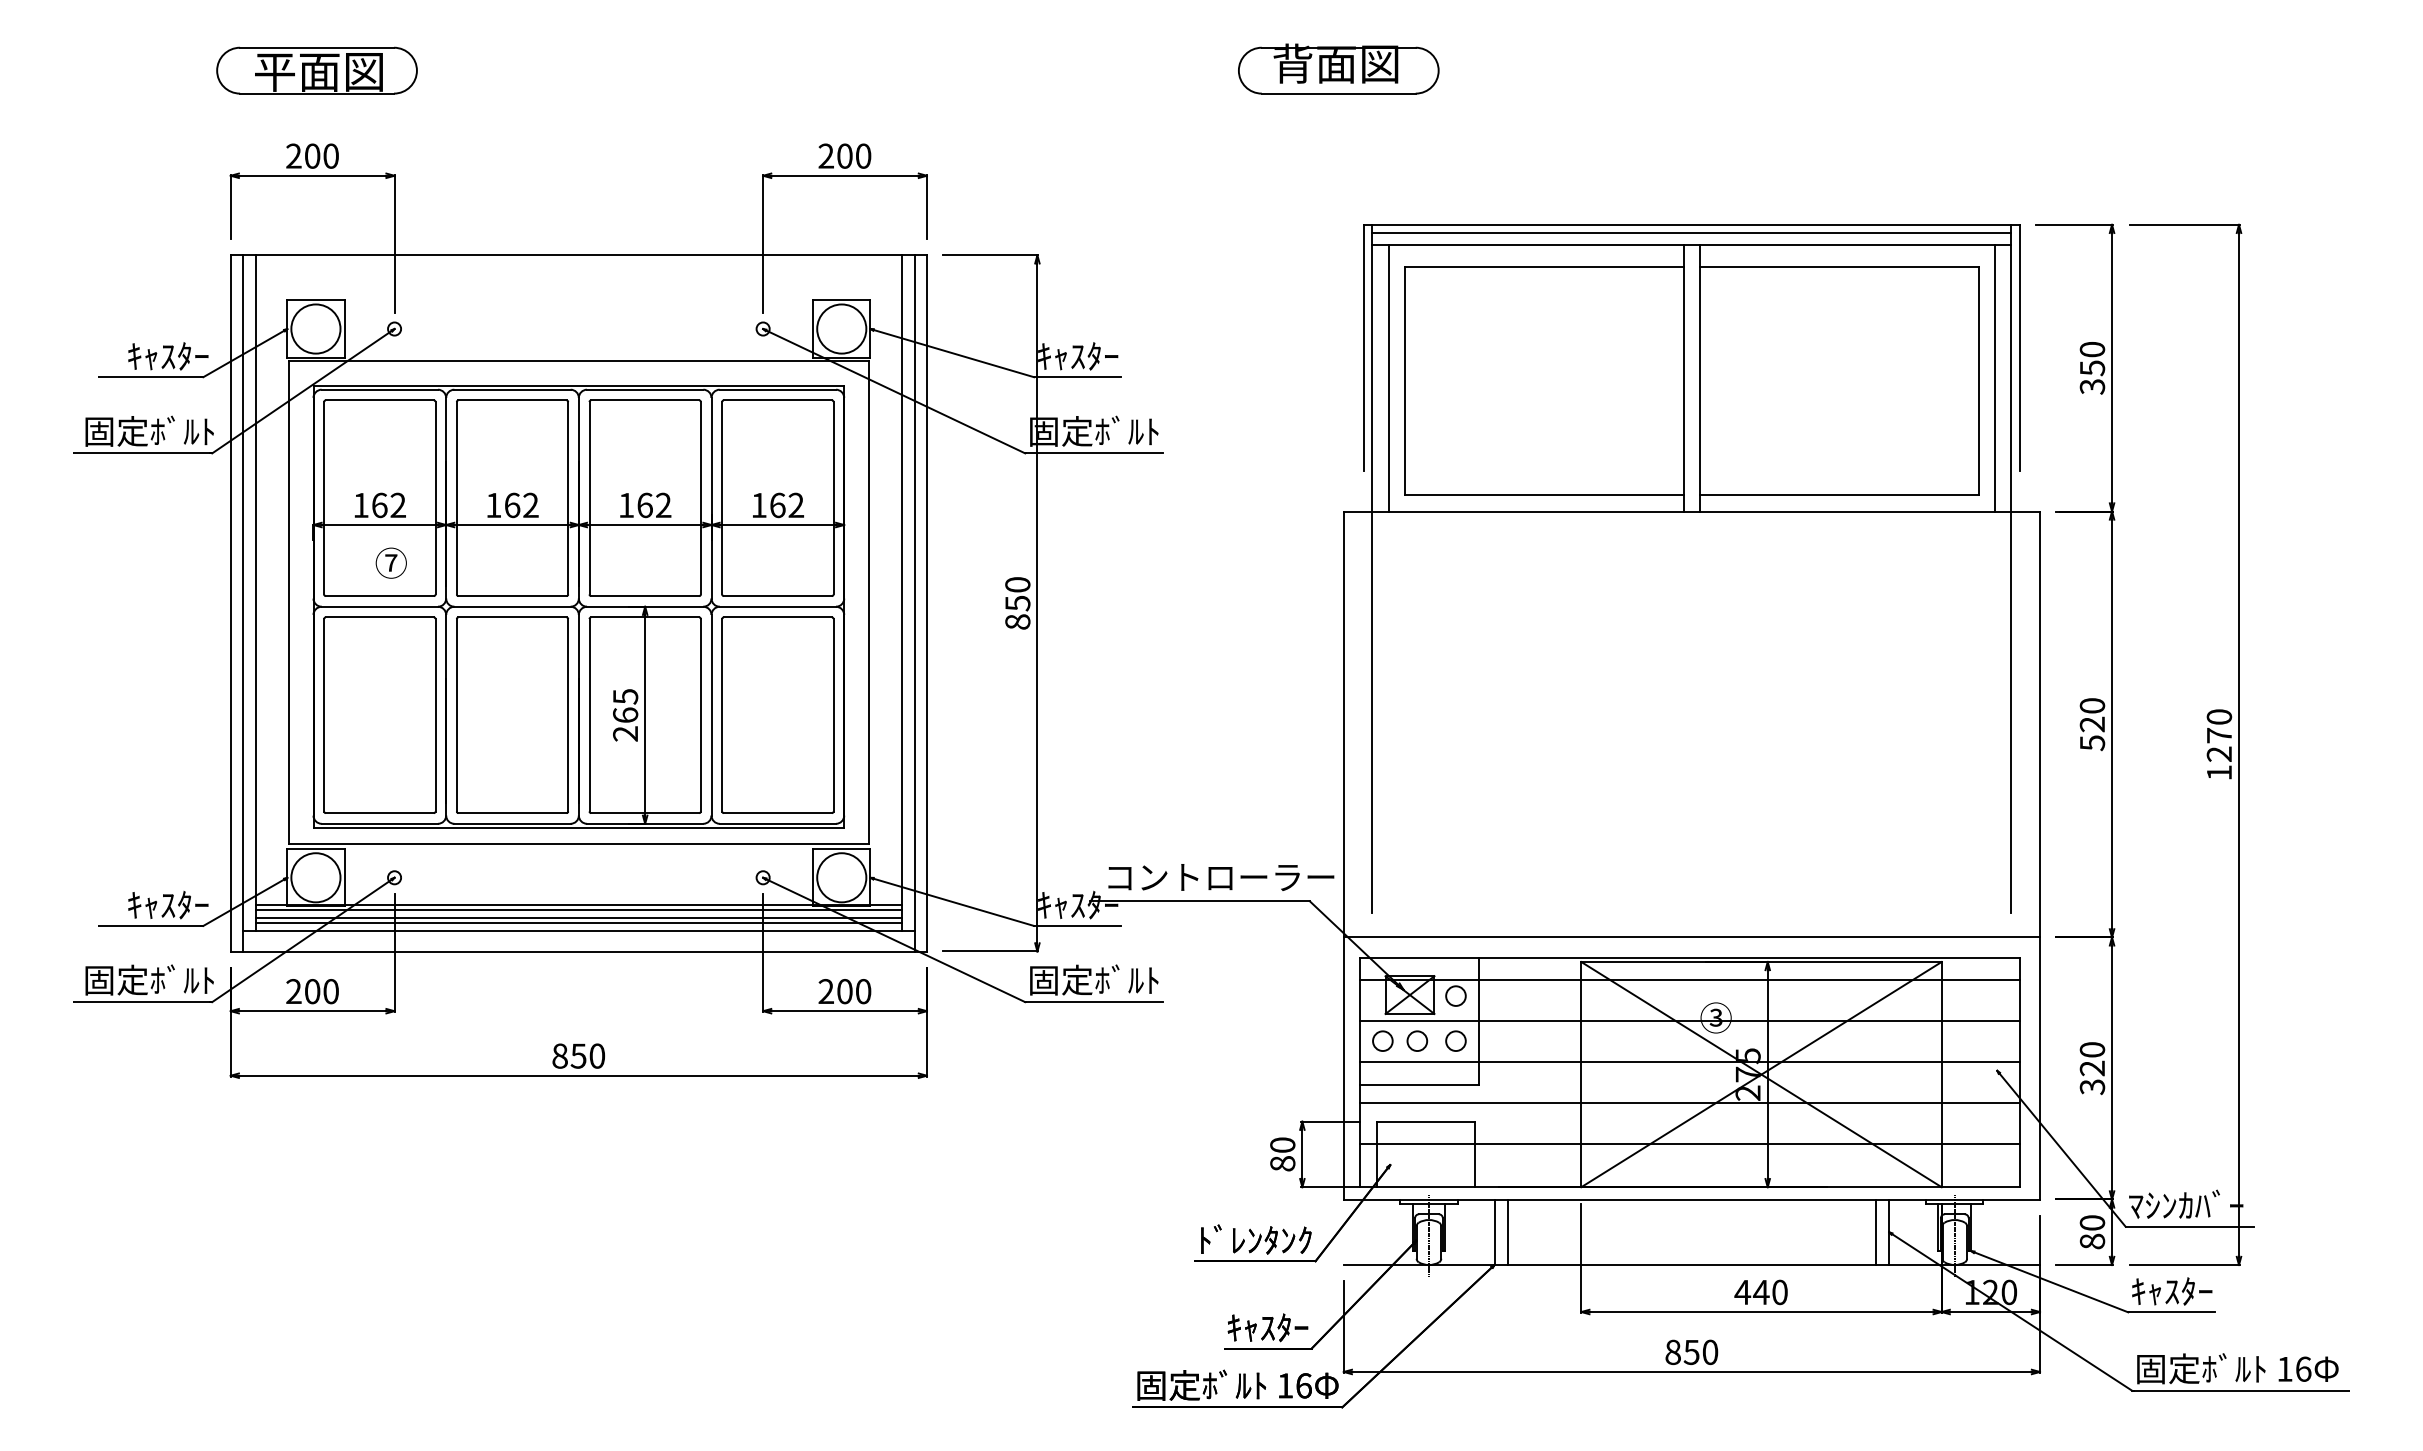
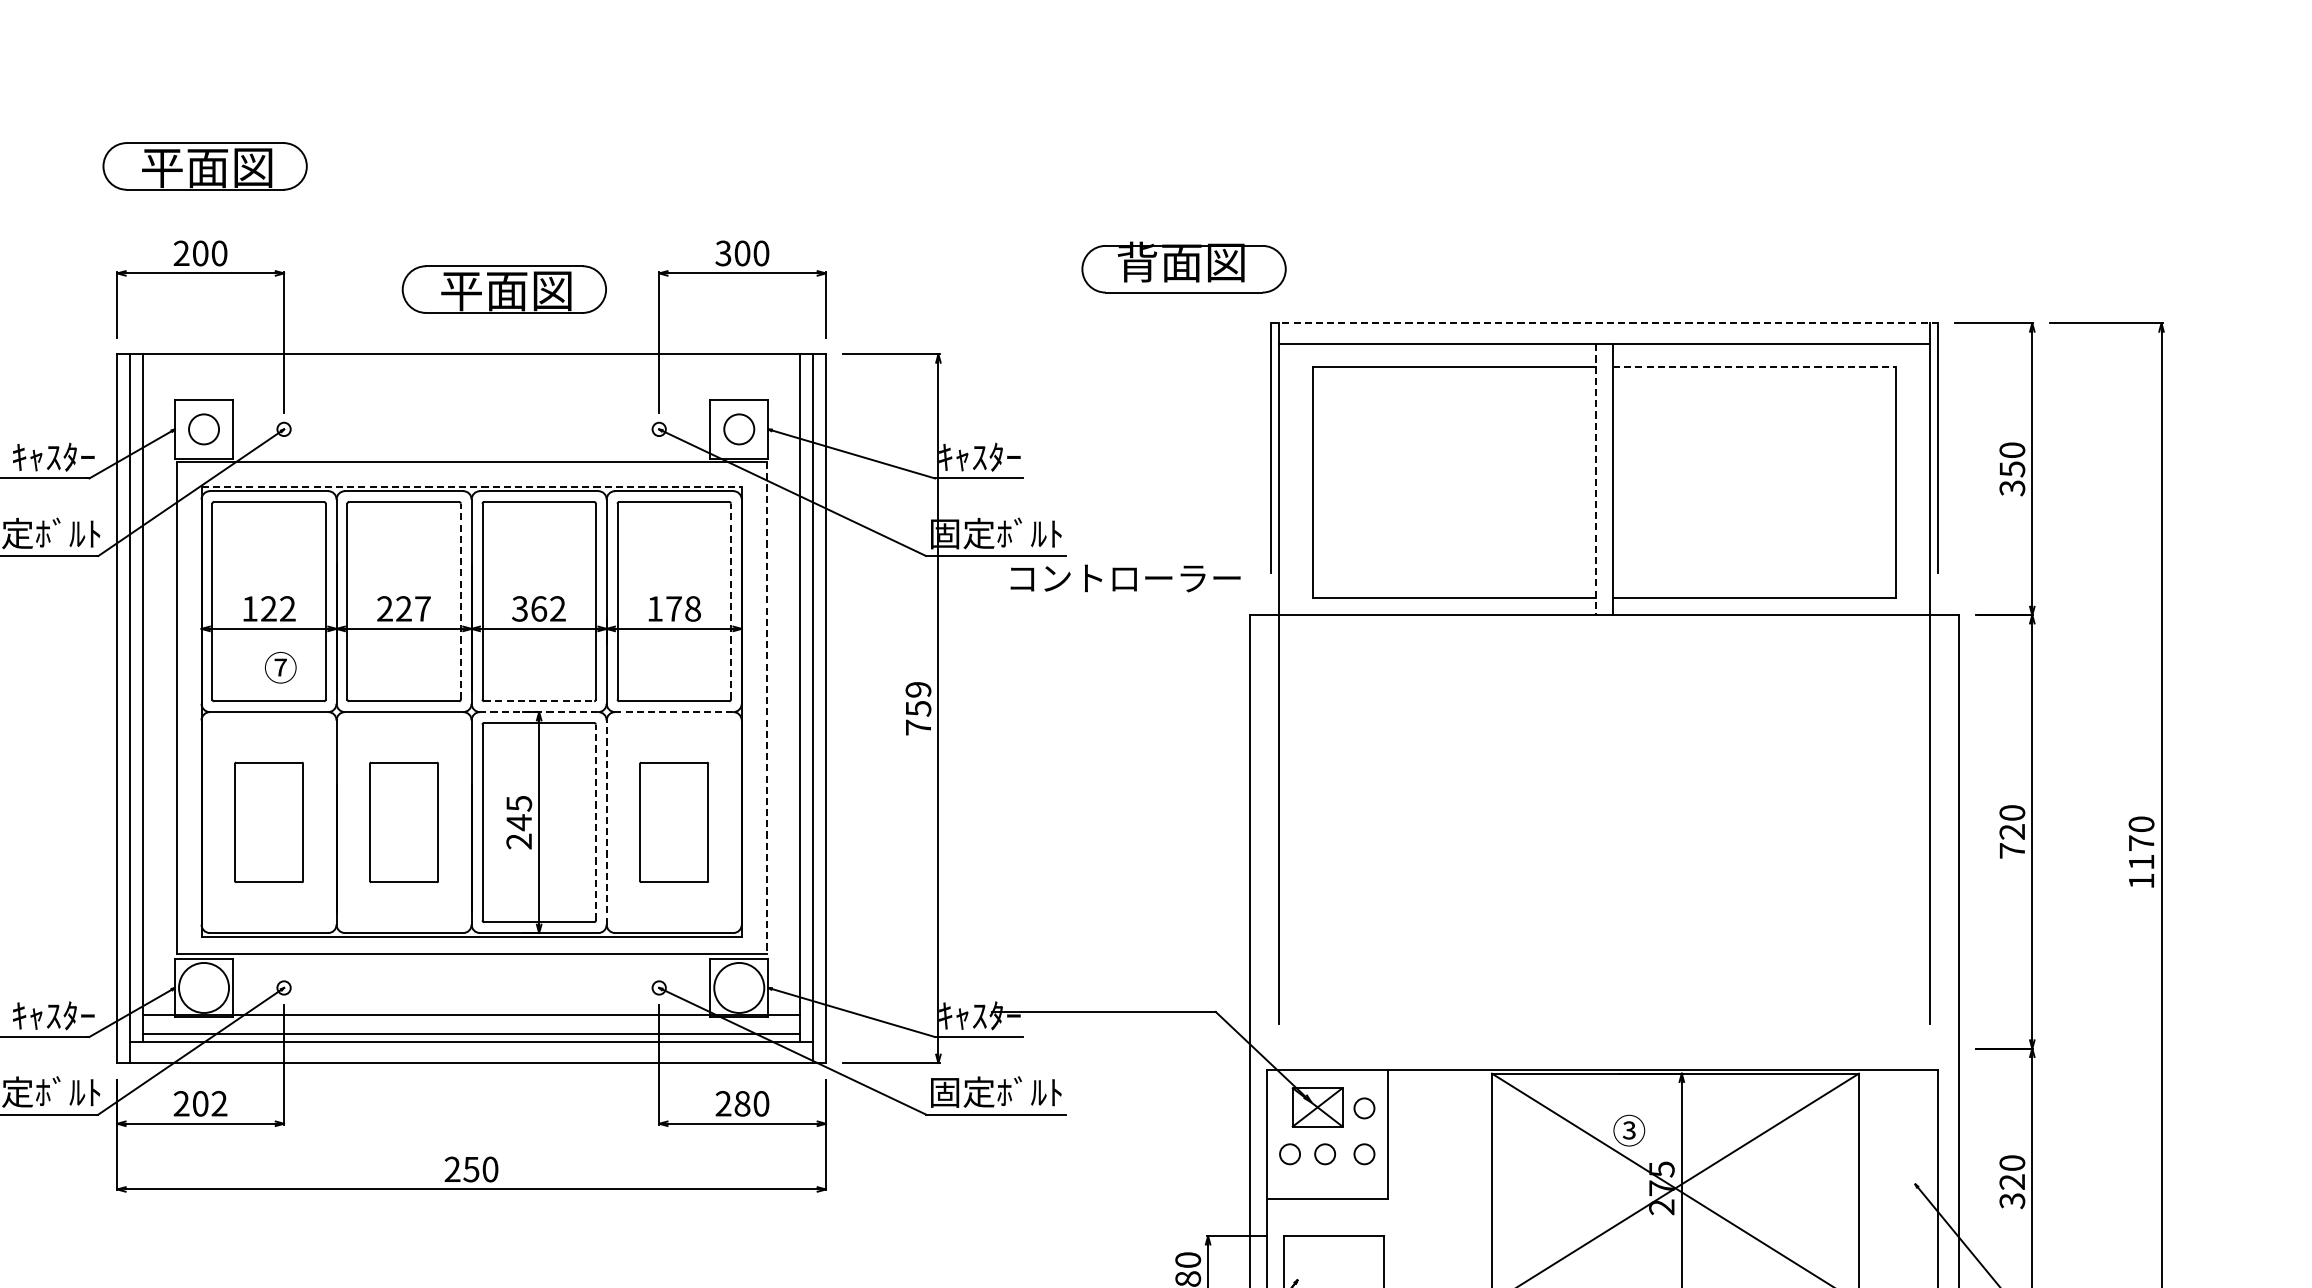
part: (1338, 68) -> (1183, 267), moved
text: (825, 156) -> (722, 253), 200 -> 300
part: (610, 191) -> (503, 289), added
line: (1691, 224) -> (1604, 322), solid -> dashed
line: (1691, 233) -> (1604, 332), removed
line: (1839, 267) -> (1754, 366), solid -> dashed
circle: (315, 328) -> (203, 428), size x0.6
circle: (841, 328) -> (738, 428), size x0.6
line: (1388, 378) -> (1295, 479), removed
line: (1683, 378) -> (1596, 479), solid -> dashed
line: (1994, 378) -> (1912, 479), removed
line: (579, 385) -> (472, 486), solid -> dashed
line: (568, 497) -> (461, 600), solid -> dashed
line: (833, 497) -> (730, 600), solid -> dashed
text: (379, 505) -> (268, 609), 162 -> 122
text: (512, 505) -> (404, 609), 162 -> 227
text: (625, 505) -> (519, 609), 162 -> 362
text: (787, 505) -> (684, 609), 162 -> 178
line: (645, 596) -> (539, 701), solid -> dashed
line: (868, 602) -> (766, 707), solid -> dashed
text: (1017, 603) -> (918, 708), 850 -> 759
line: (644, 606) -> (538, 711), solid -> dashed
line: (777, 606) -> (673, 711), solid -> dashed
part: (379, 714) -> (268, 821), size x0.6
part: (512, 714) -> (404, 821), size x0.6
line: (700, 714) -> (595, 821), solid -> dashed
line: (711, 714) -> (606, 821), solid -> dashed
part: (777, 714) -> (673, 821), size x0.6
text: (625, 715) -> (519, 822), 265 -> 245
text: (2092, 743) -> (2012, 851), 520 -> 720
text: (2218, 753) -> (2140, 861), 1270 -> 1170
text: (1221, 877) -> (1125, 578), moved
line: (578, 909) -> (471, 1020), removed
line: (578, 917) -> (471, 1028), removed
line: (1691, 937) -> (1604, 1048), removed
line: (1689, 980) -> (1602, 1092), removed
text: (330, 991) -> (218, 1103), 200 -> 202
text: (844, 991) -> (742, 1103), 200 -> 280
line: (1689, 1021) -> (1602, 1134), removed
text: (559, 1055) -> (451, 1168), 850 -> 250
line: (1689, 1062) -> (1602, 1175), removed
line: (1689, 1103) -> (1602, 1217), removed
line: (1689, 1144) -> (1602, 1259), removed

